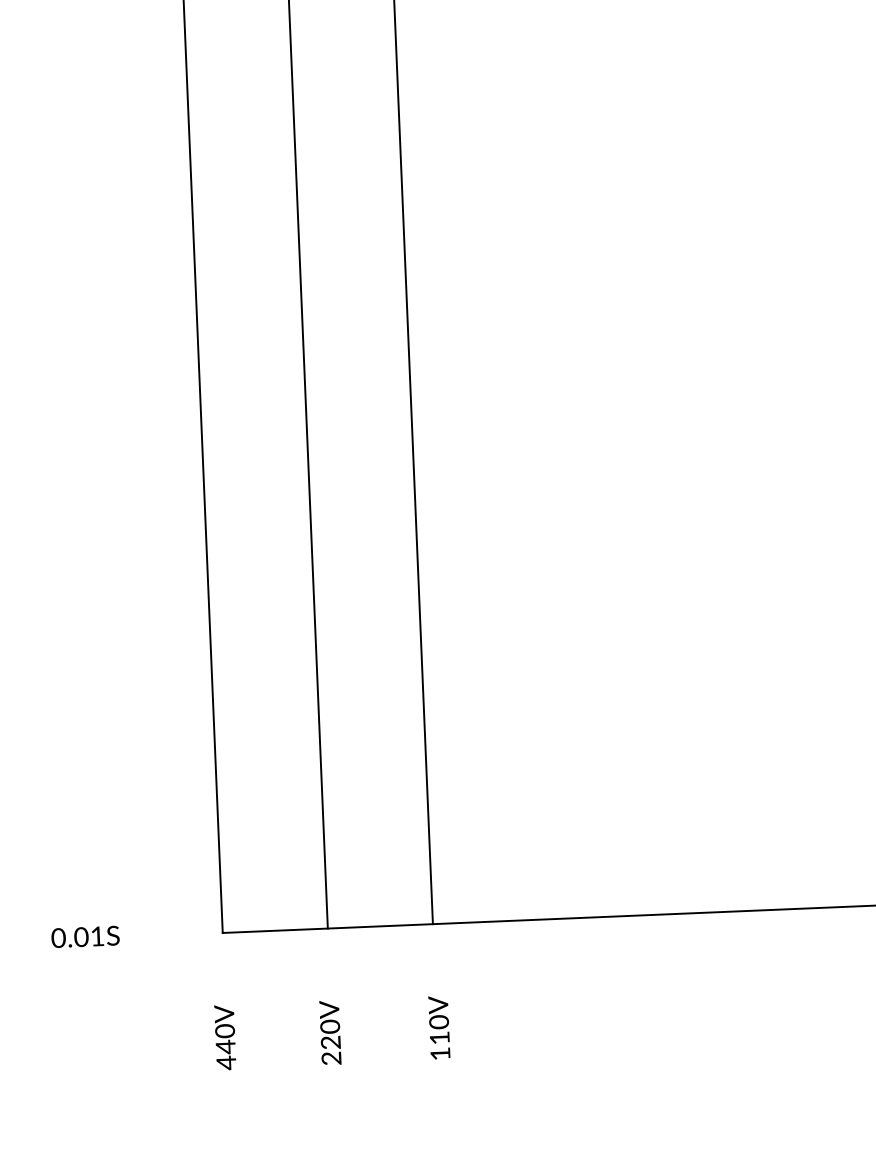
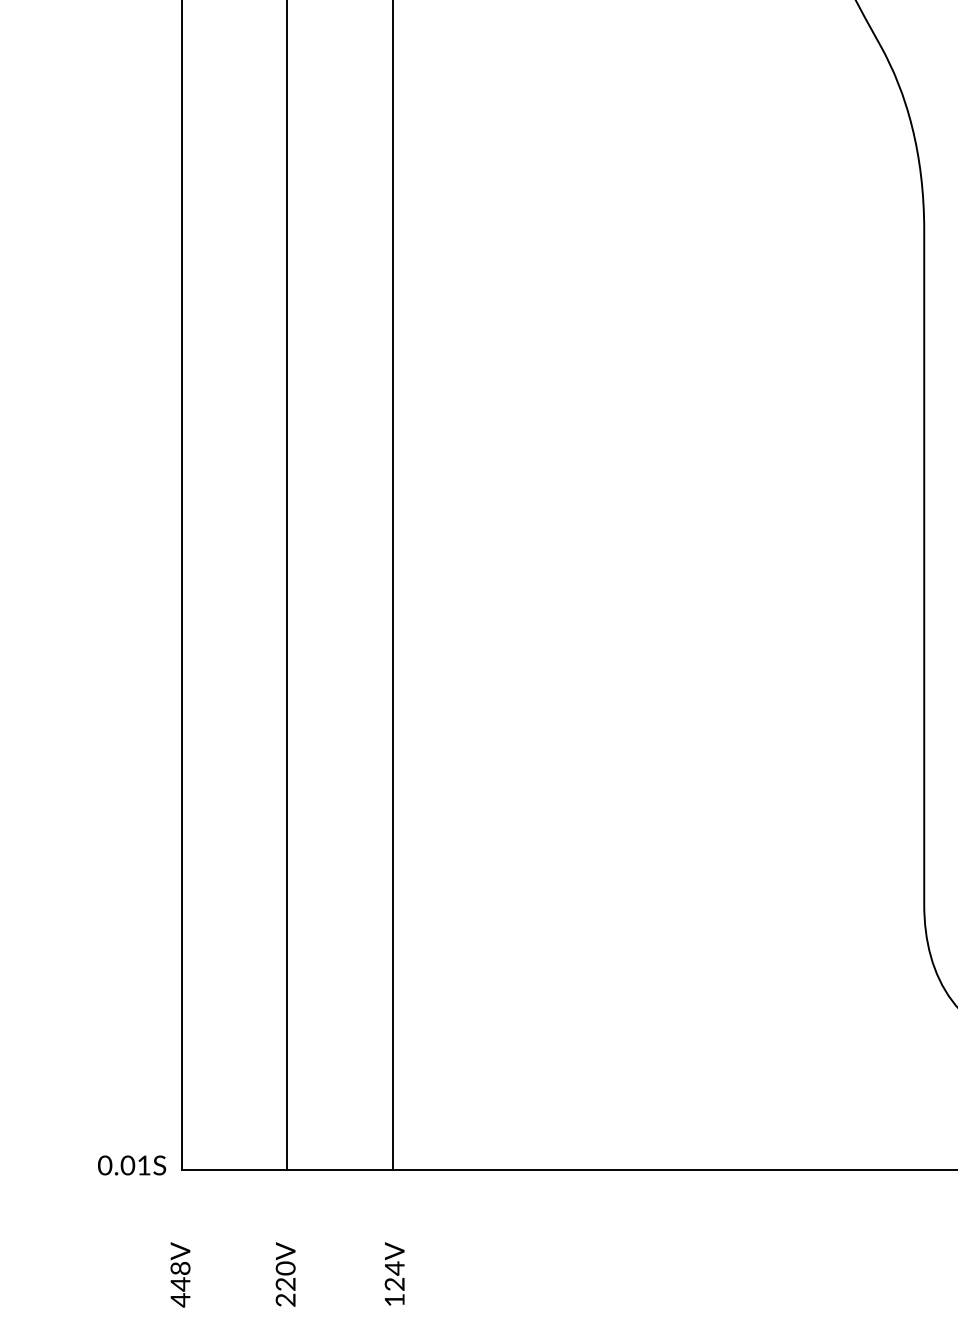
text: (86, 936) -> (132, 1165), moved
text: (439, 1029) -> (394, 1275), 110V -> 124V
text: (226, 1031) -> (181, 1268), 440V -> 448V

